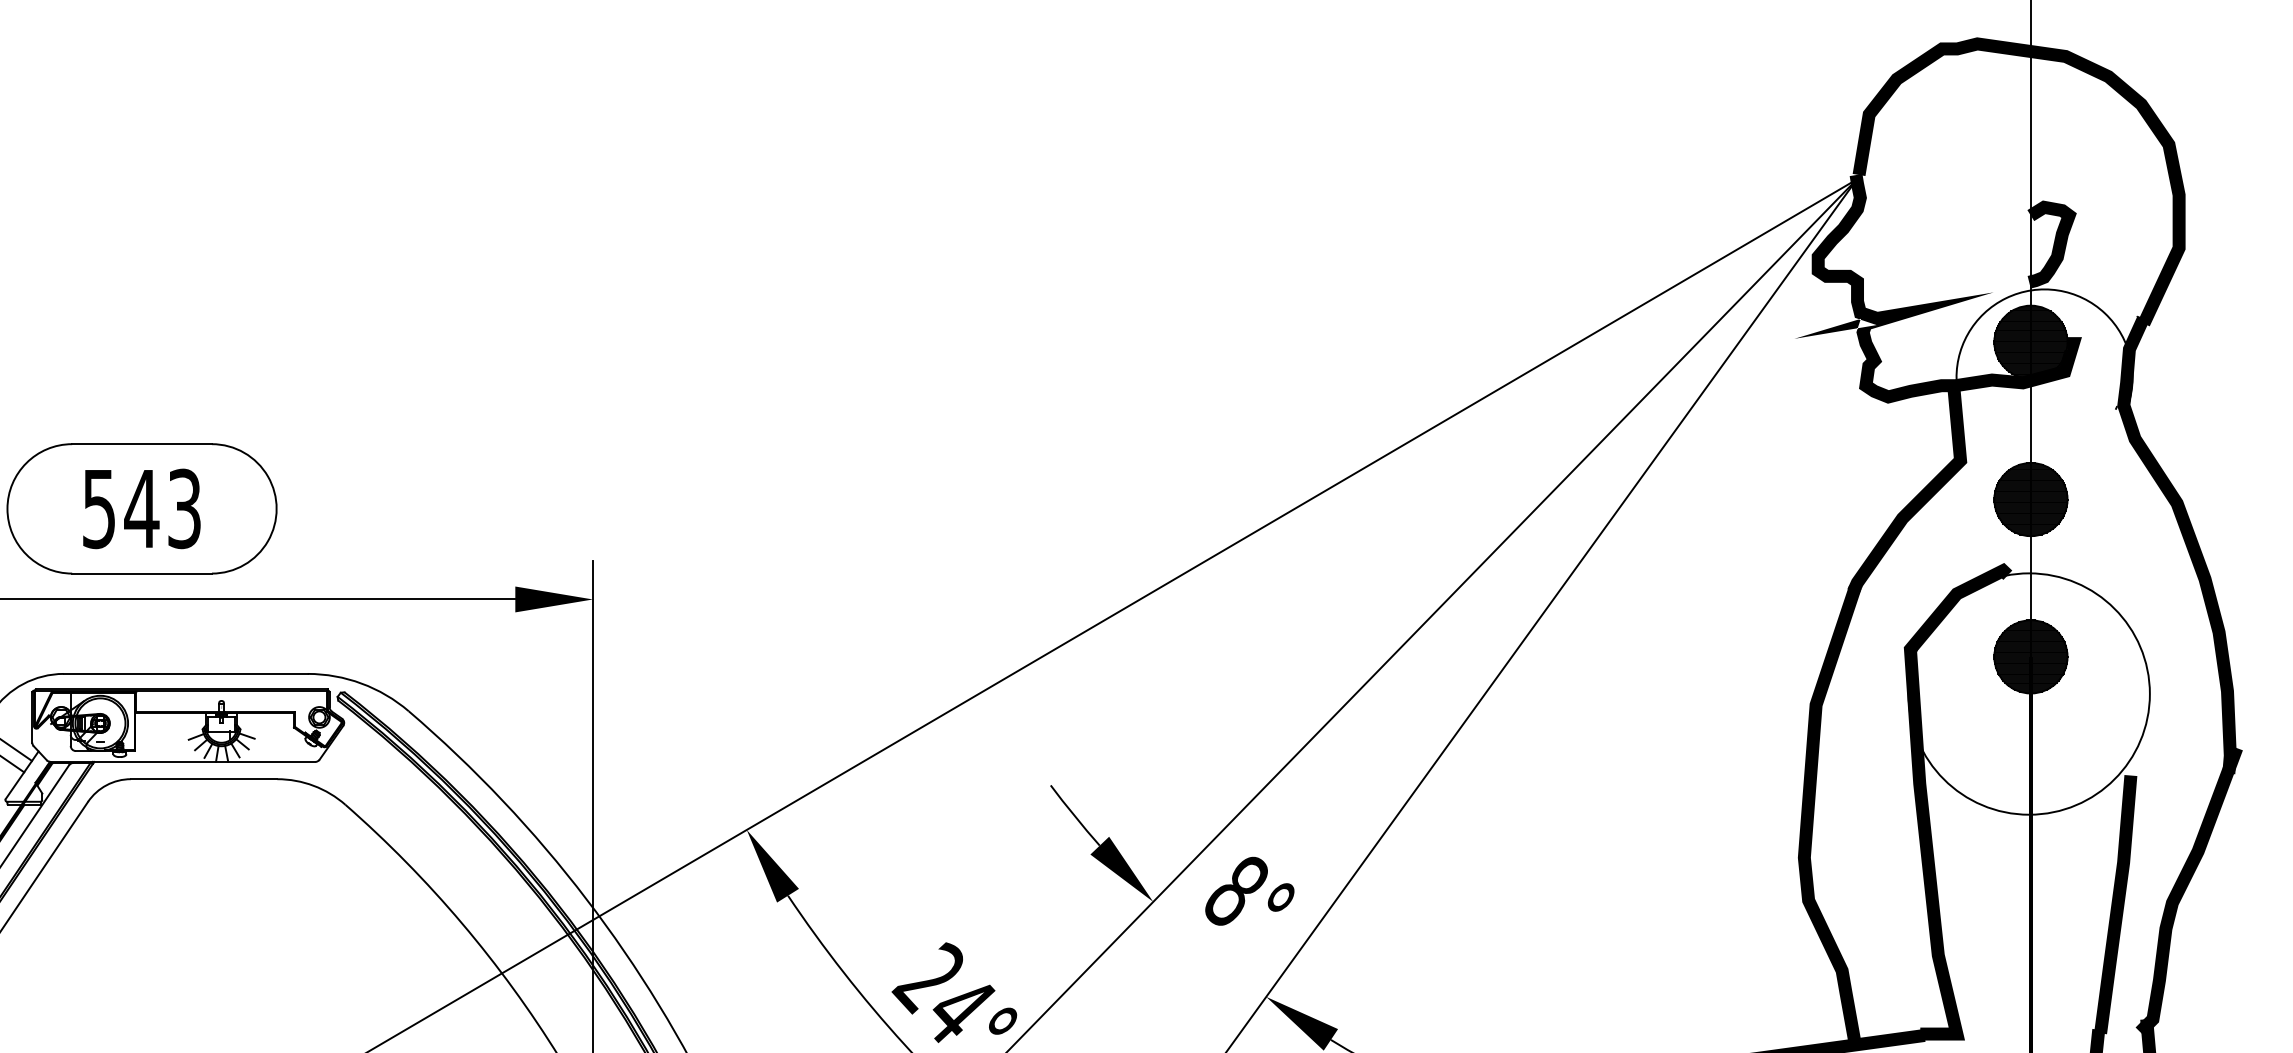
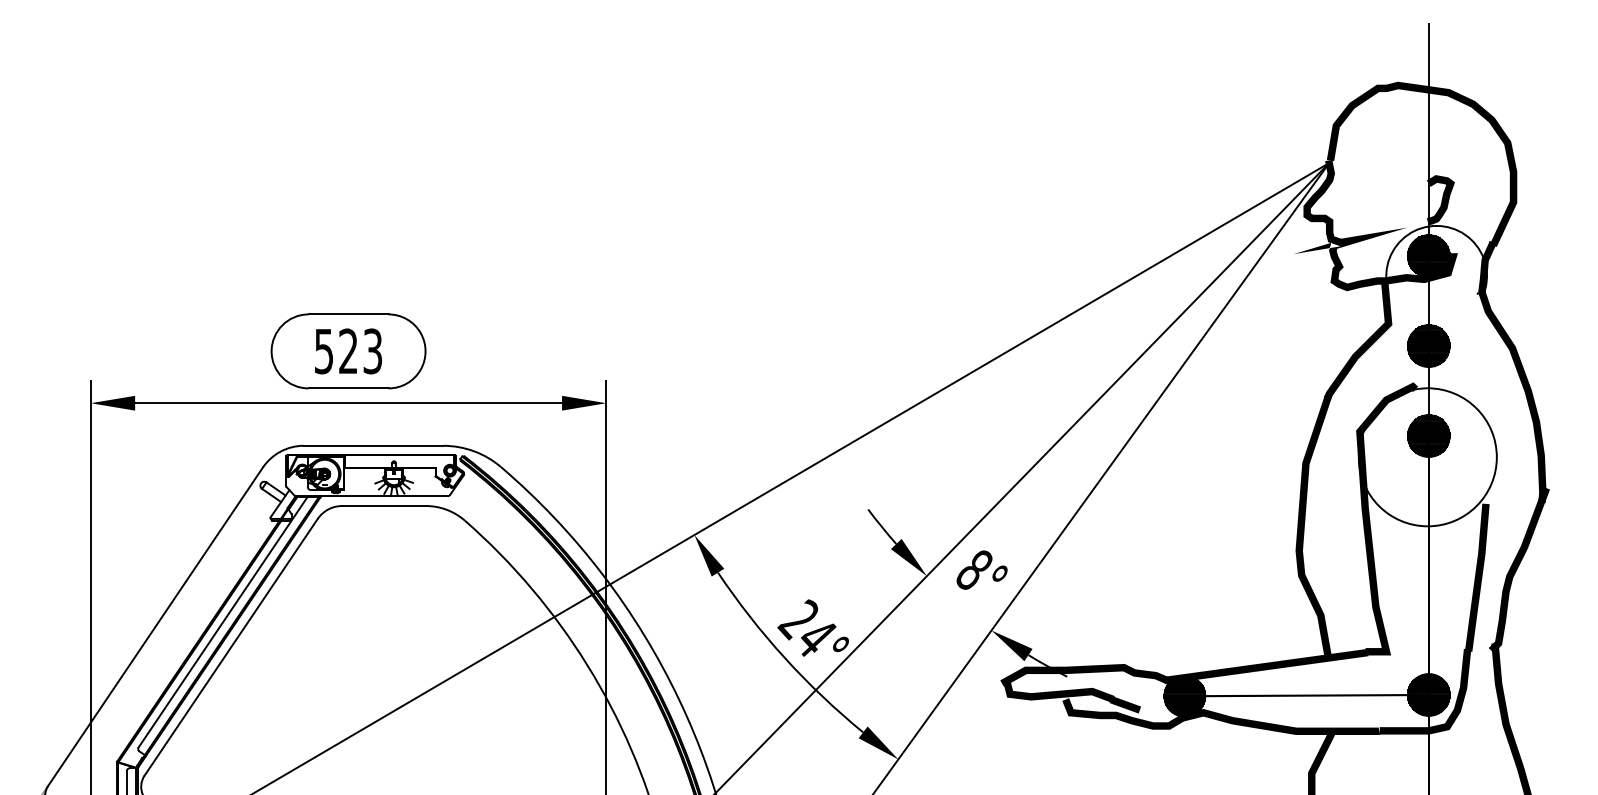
text: (141, 507) -> (348, 350), 543 -> 523

